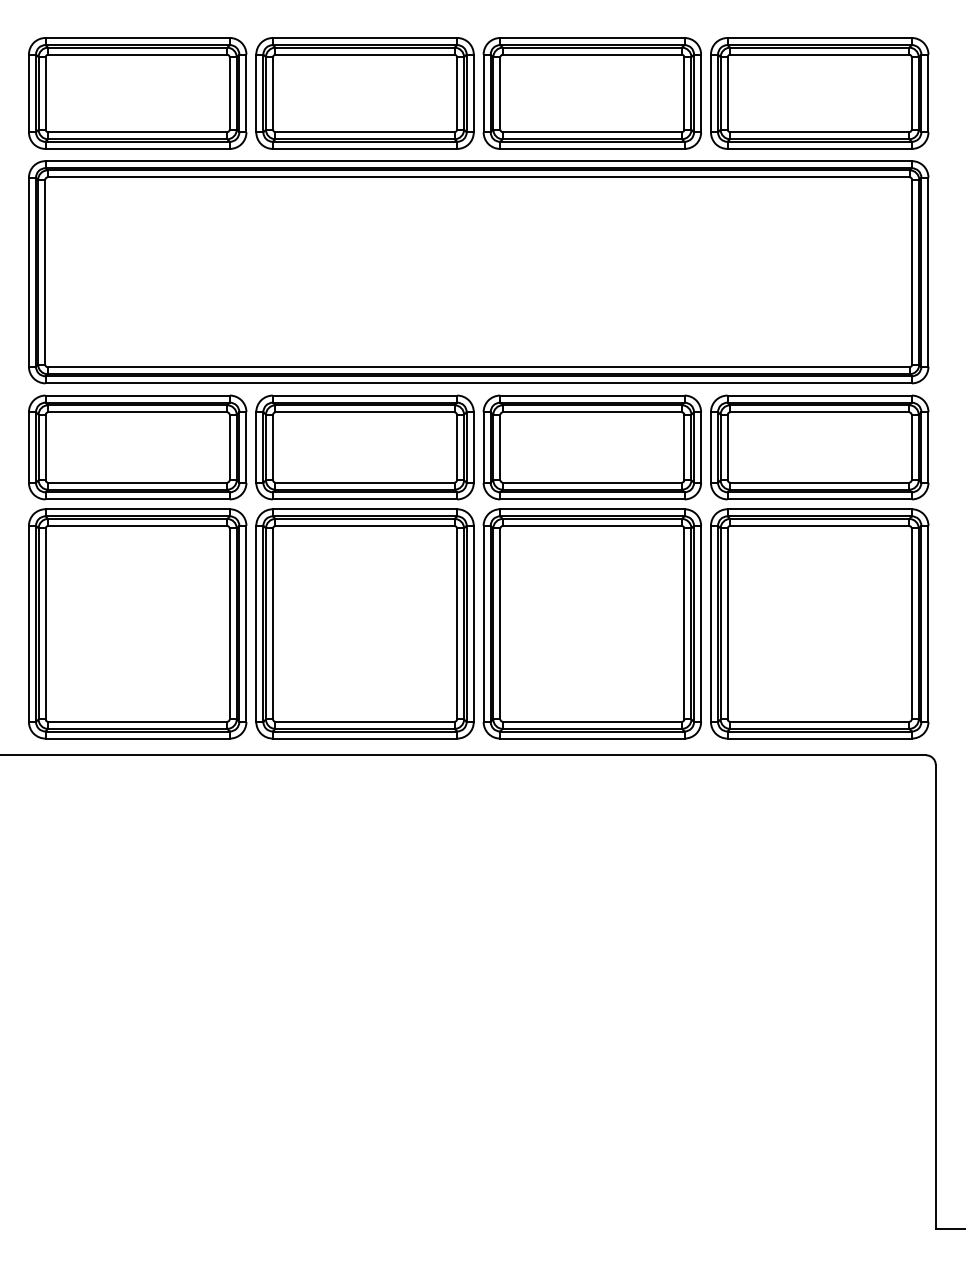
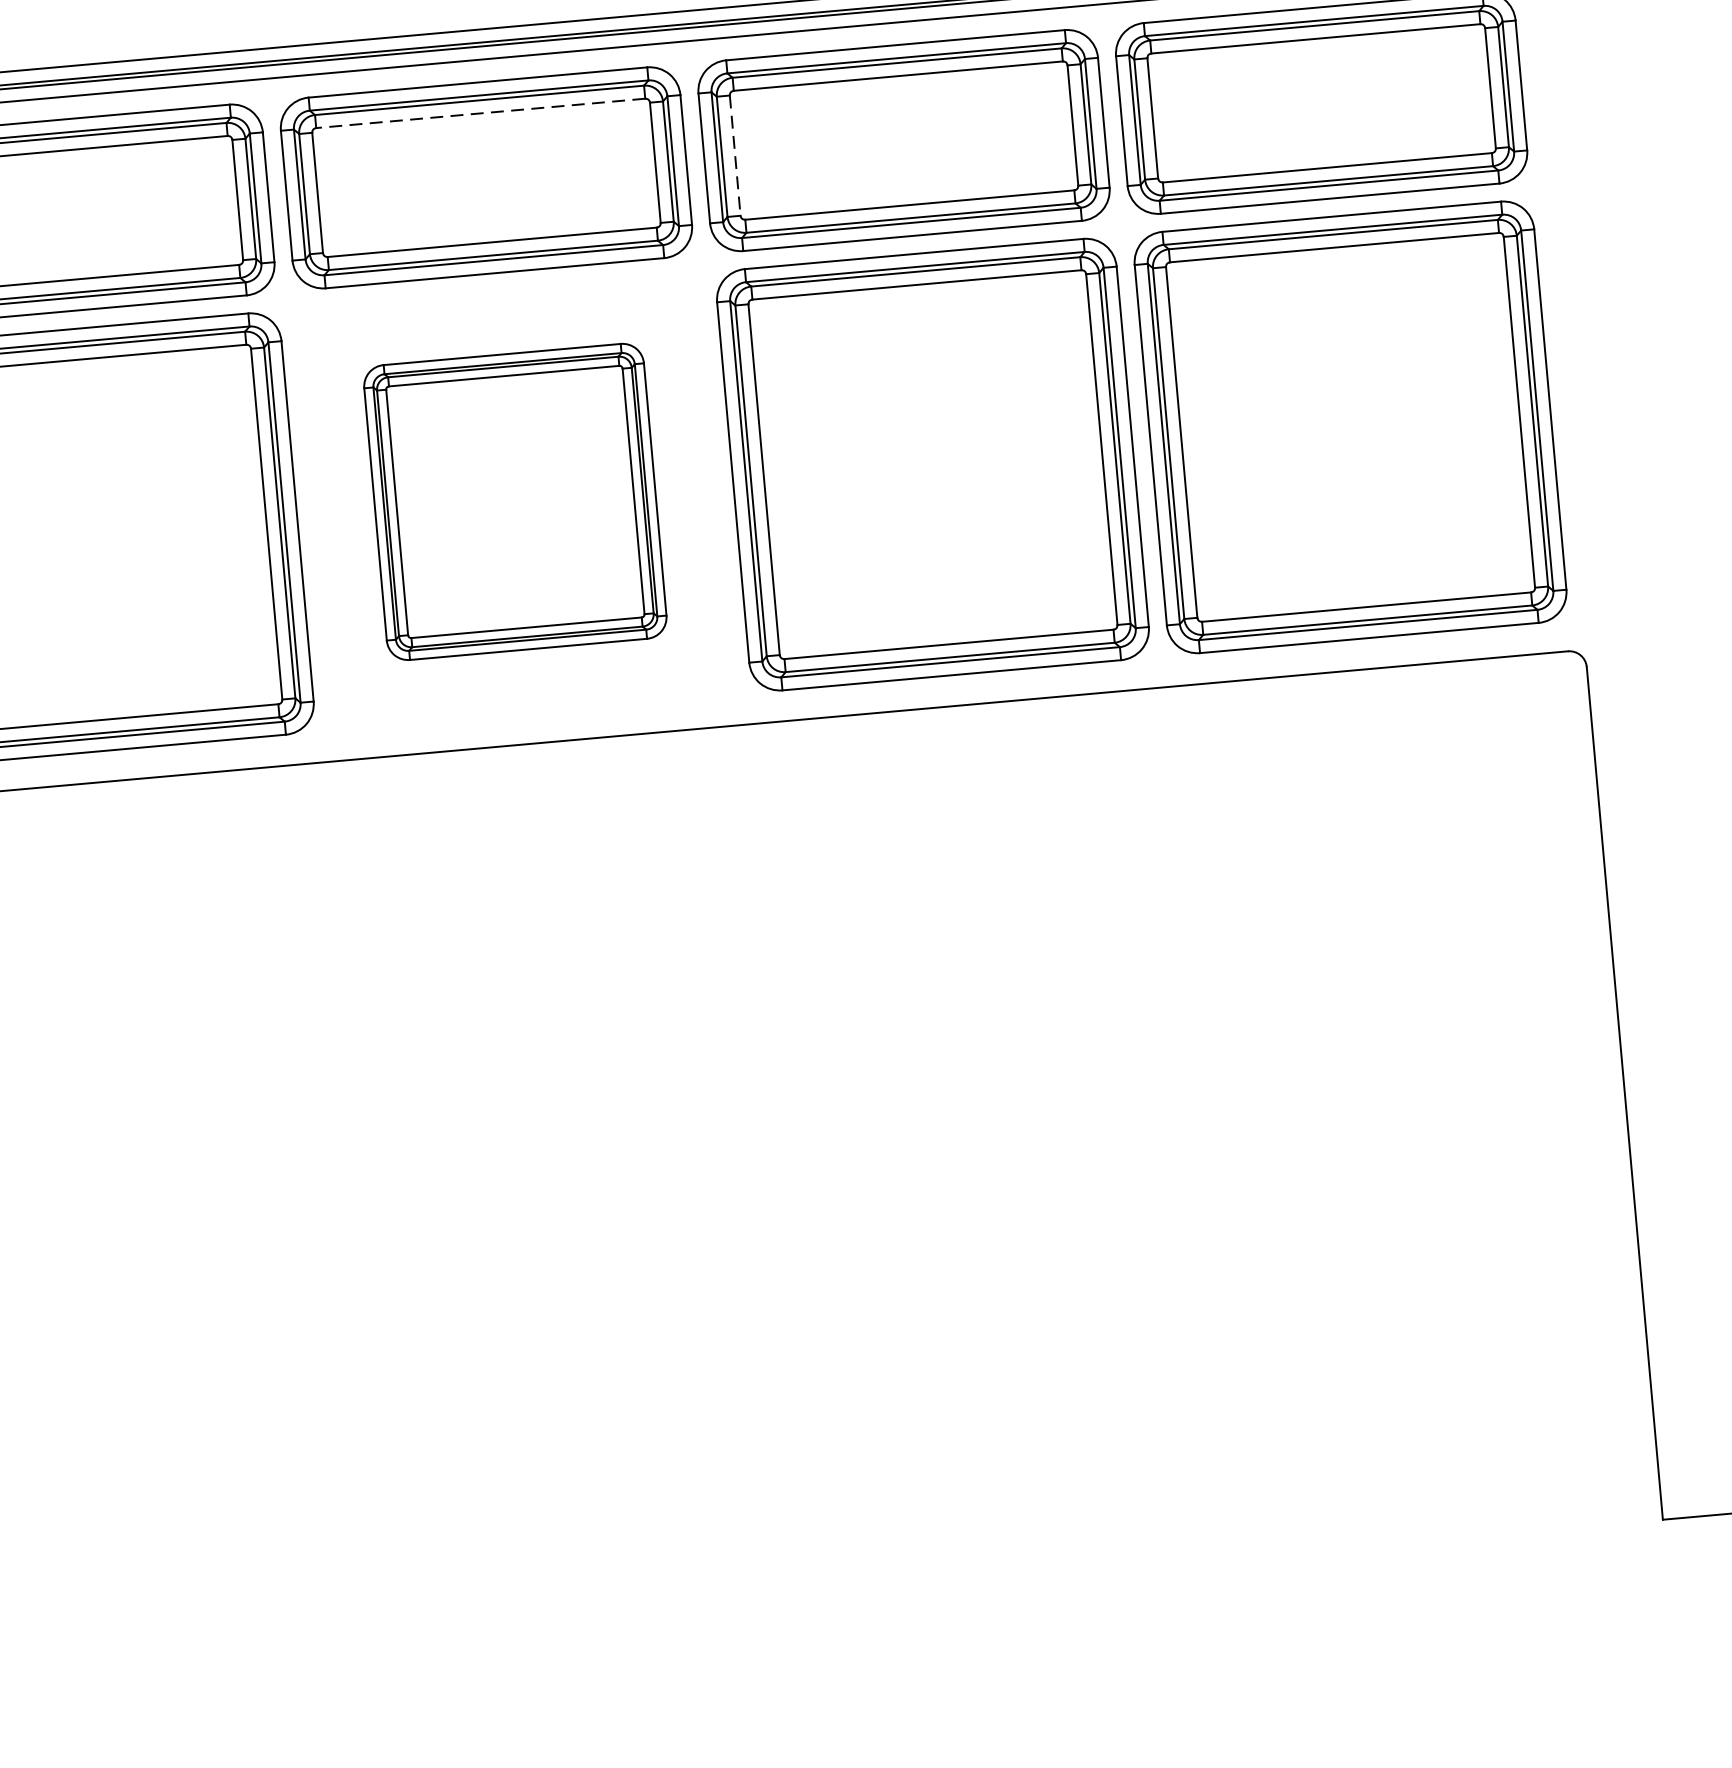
line: (365, 412) -> (481, 113), solid -> dashed
line: (500, 447) -> (735, 155), solid -> dashed
part: (364, 623) -> (514, 501), size x0.7

